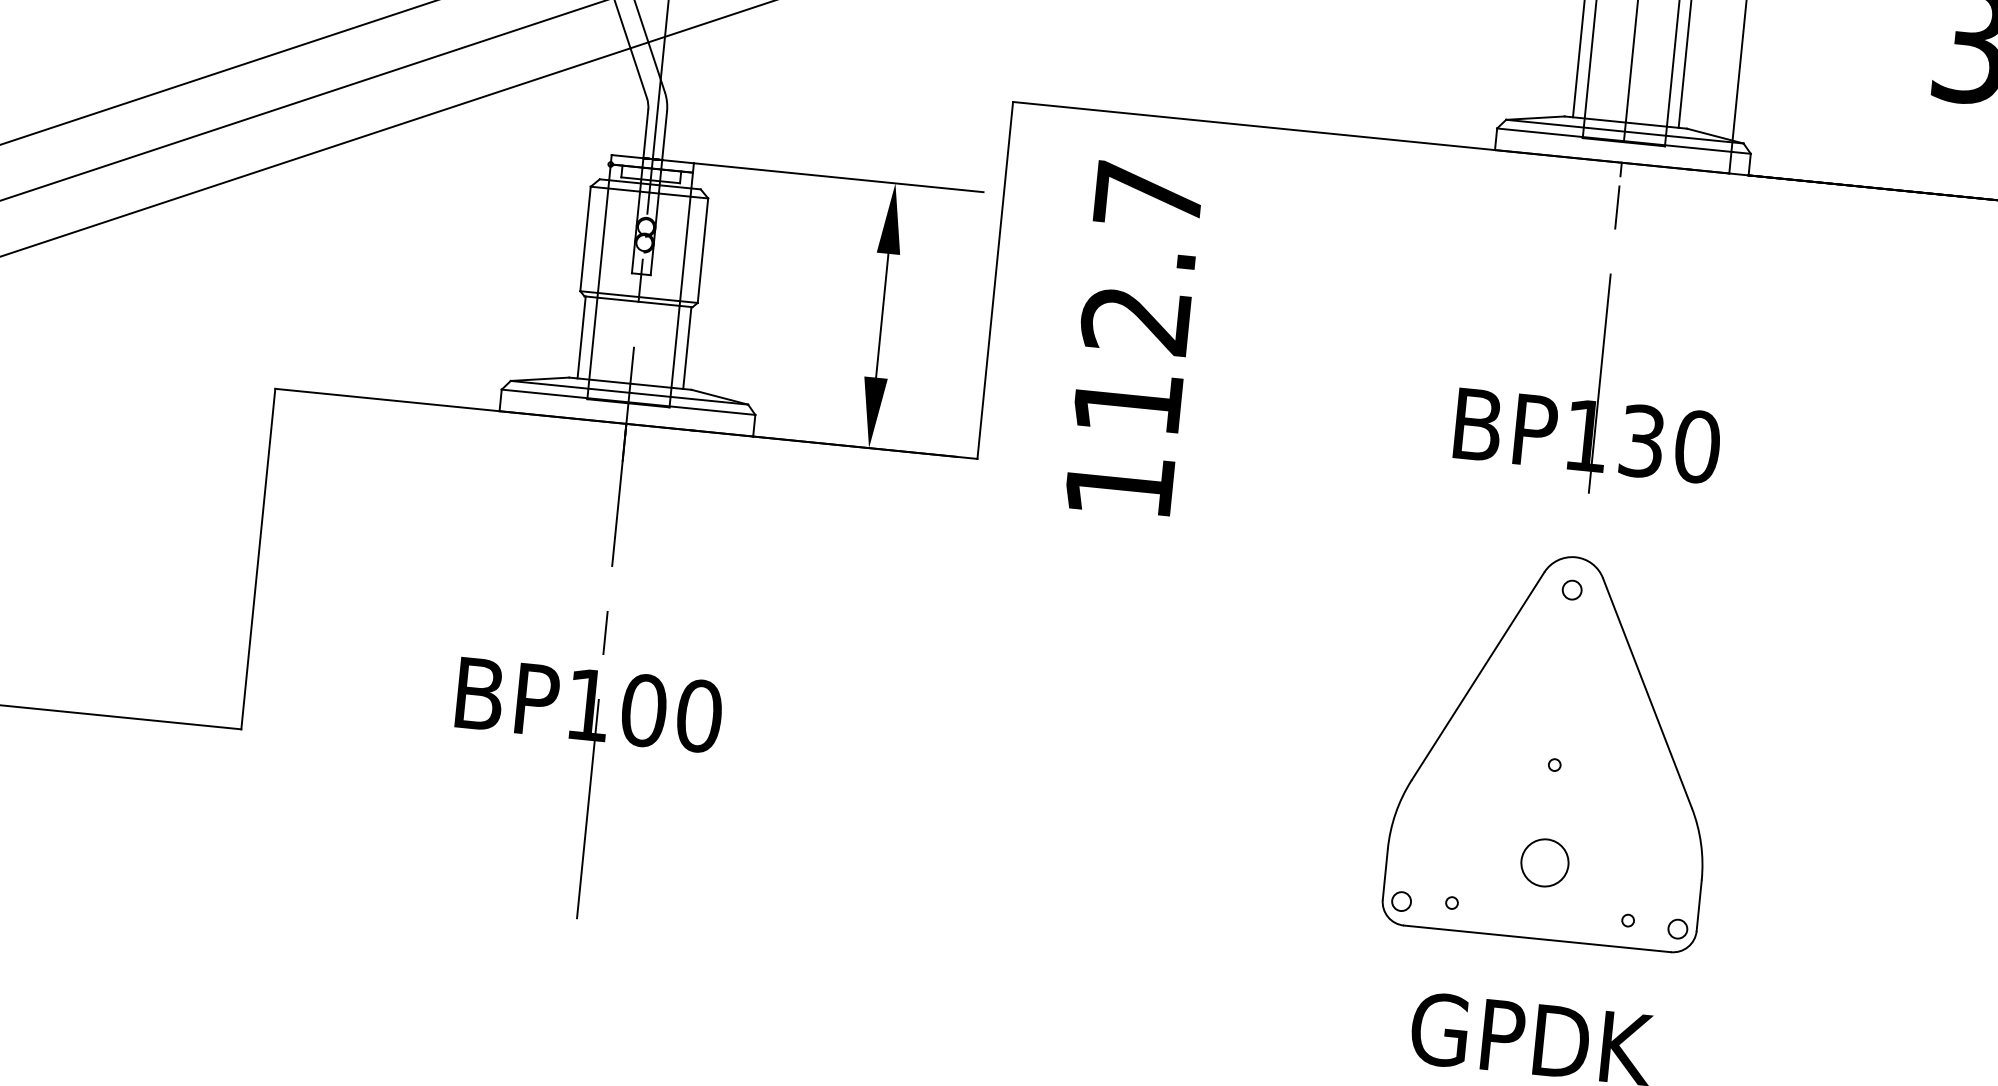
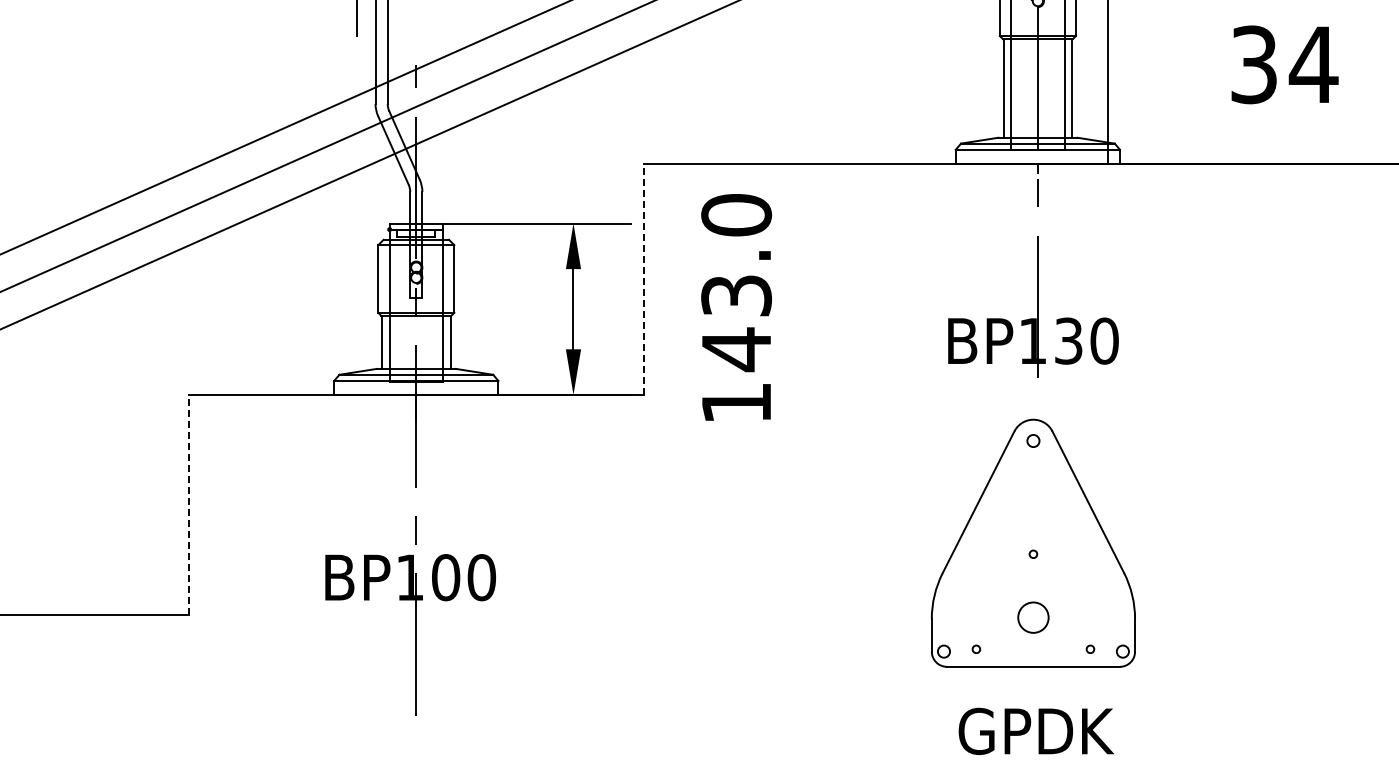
line: (994, 280) -> (643, 279), solid -> dashed
text: (1137, 301) -> (736, 283), 112.7 -> 143.0
line: (257, 557) -> (188, 504), solid -> dashed

